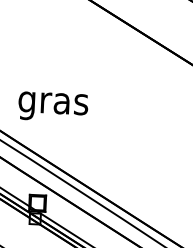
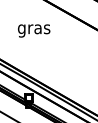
text: (54, 105) -> (34, 30), moved

